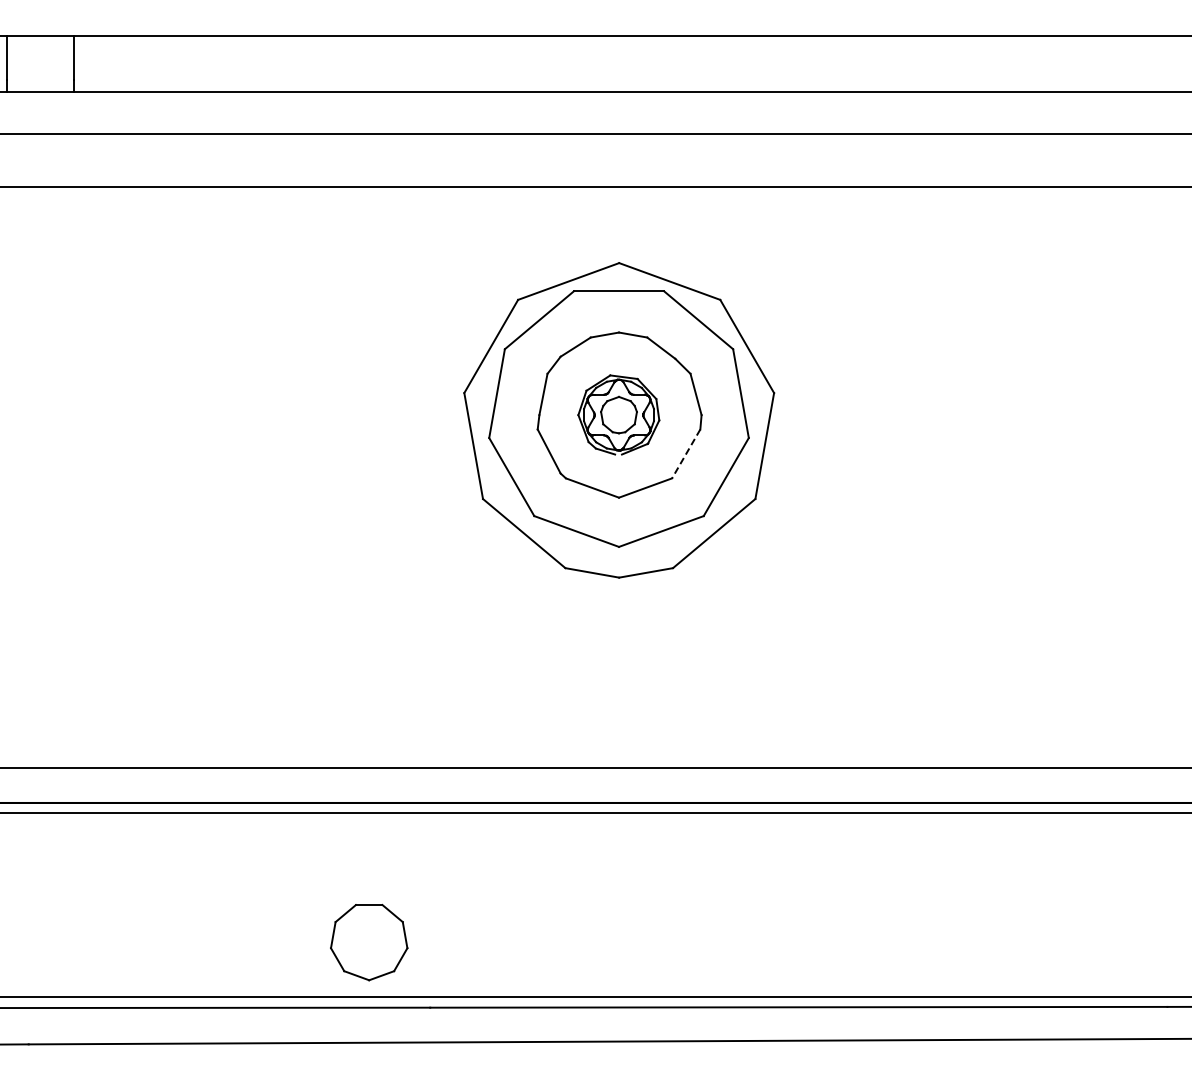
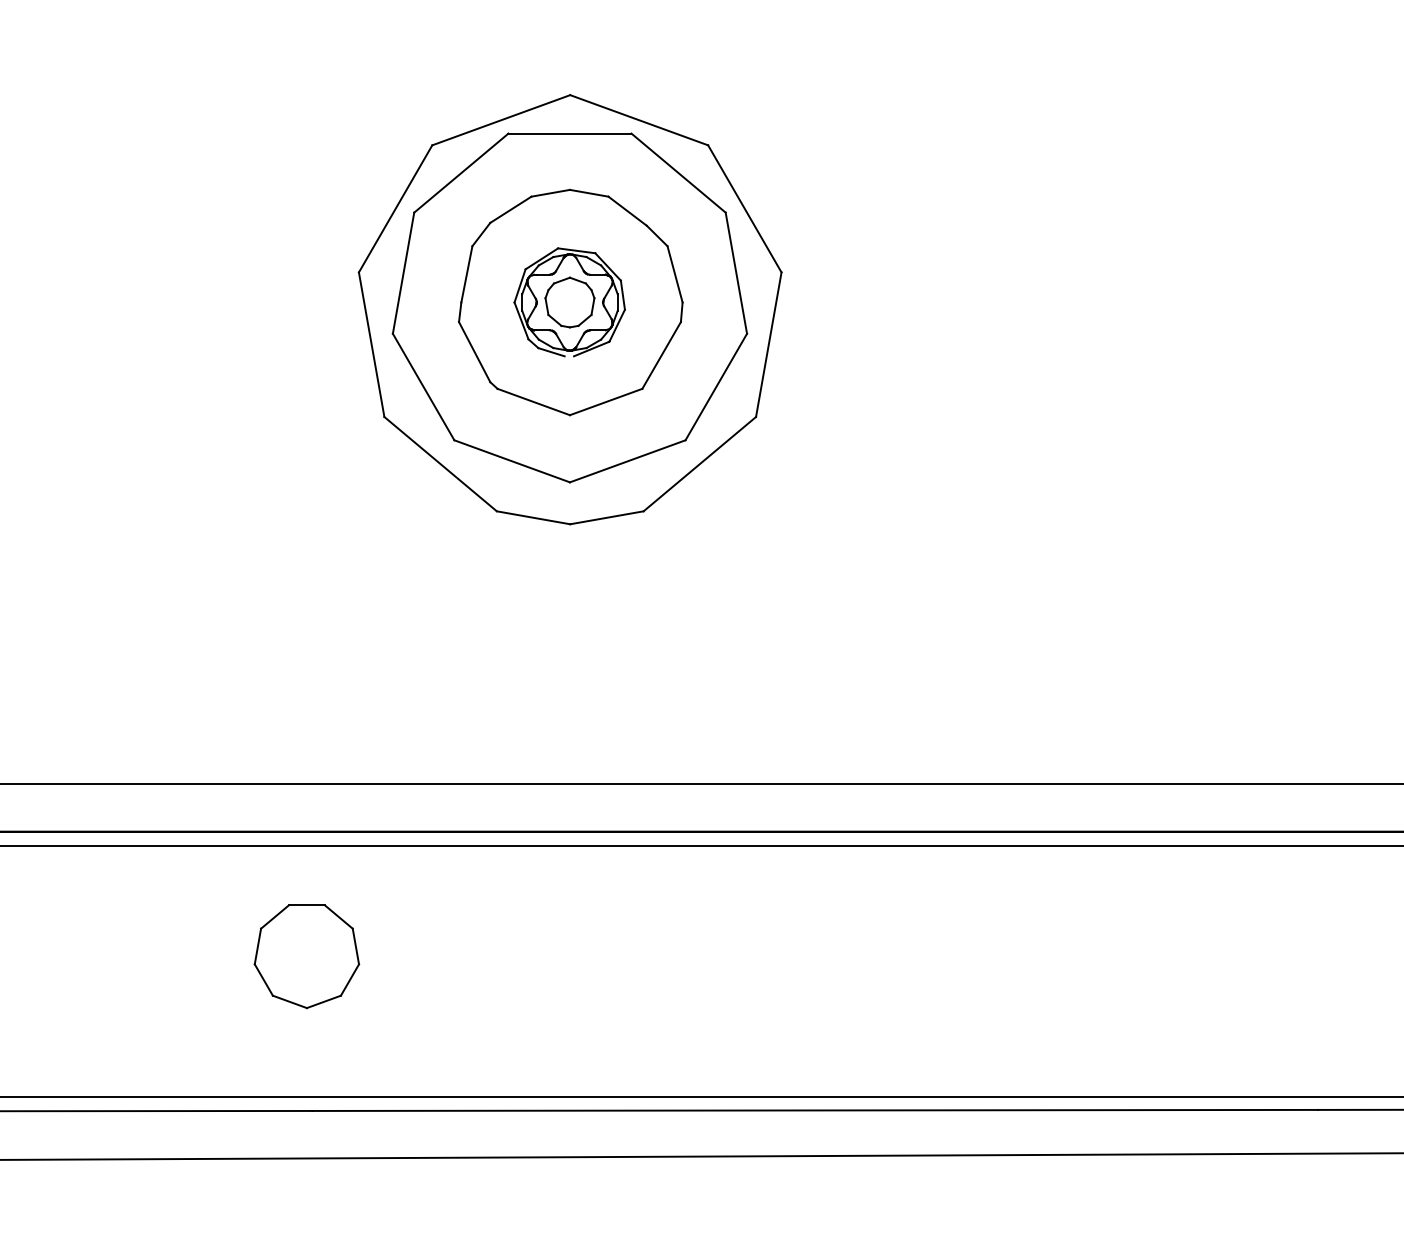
line: (685, 454) -> (660, 356), dashed -> solid
part: (369, 942) -> (307, 956), moved

